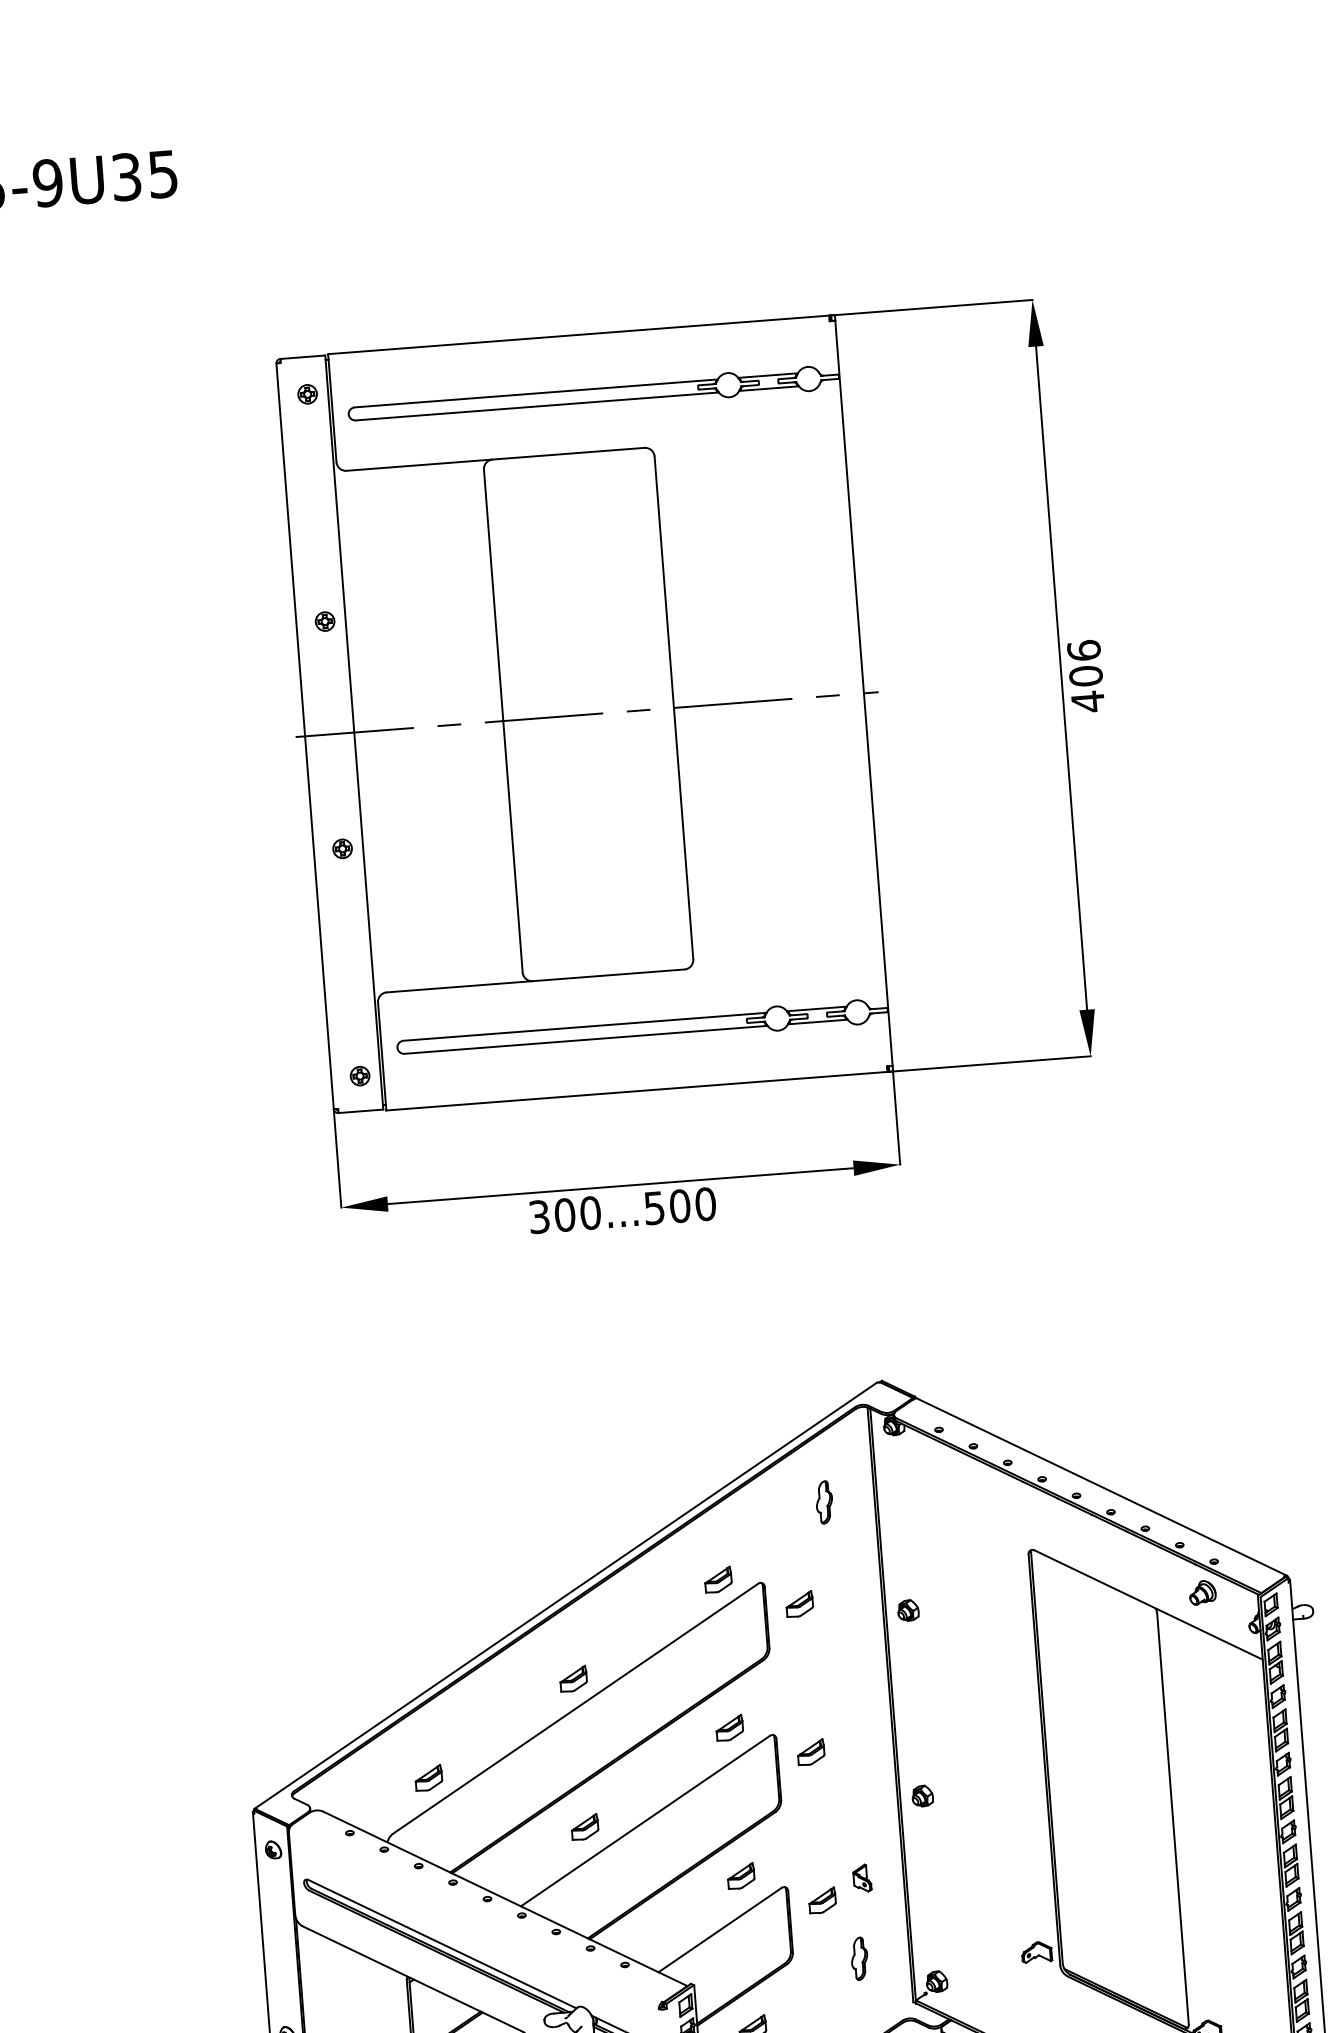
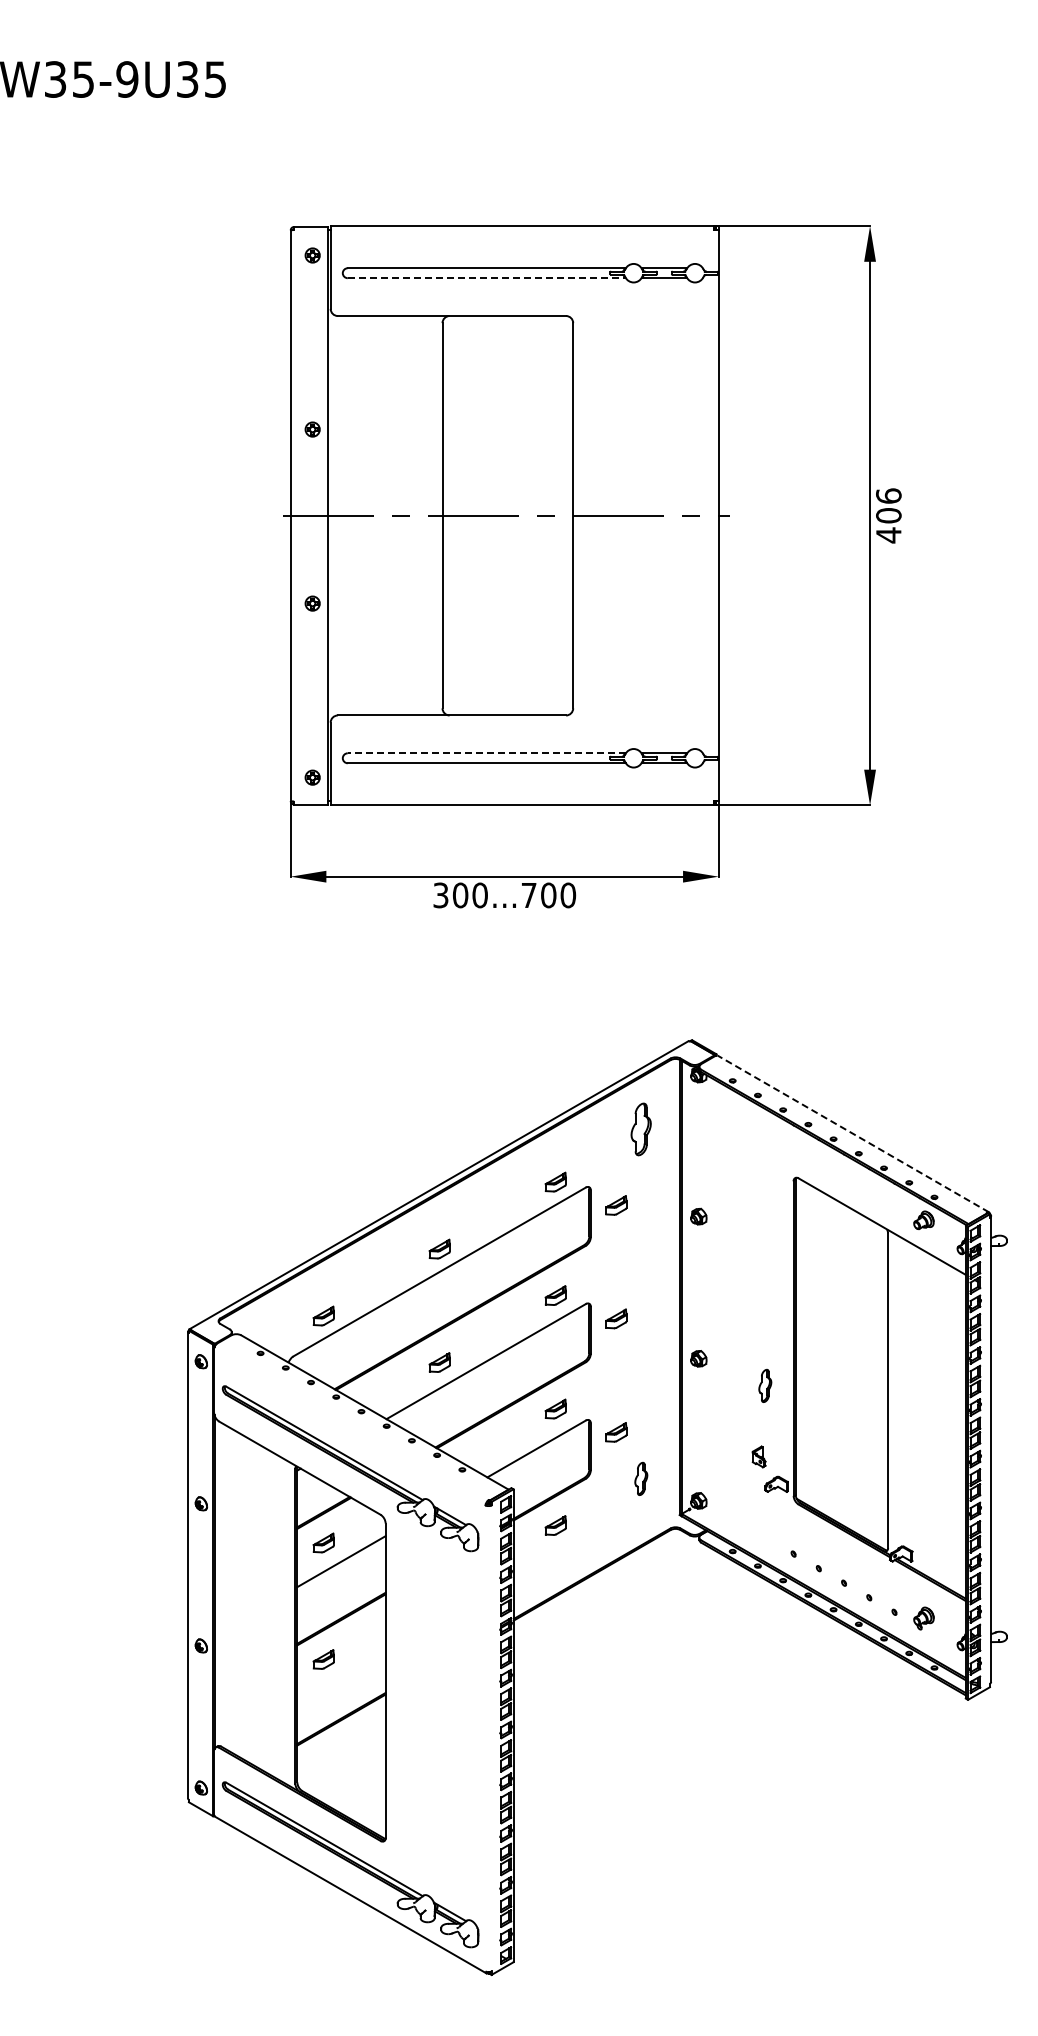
line: (538, 406) -> (487, 278), solid -> dashed
line: (584, 1027) -> (486, 753), solid -> dashed
text: (653, 1208) -> (528, 895), 300...500 -> 300...700
line: (1102, 1486) -> (853, 1133), solid -> dashed
part: (824, 1502) -> (641, 1129), size x1.6
part: (1012, 1824) -> (765, 1385), added
part: (861, 1877) -> (758, 1456), moved

